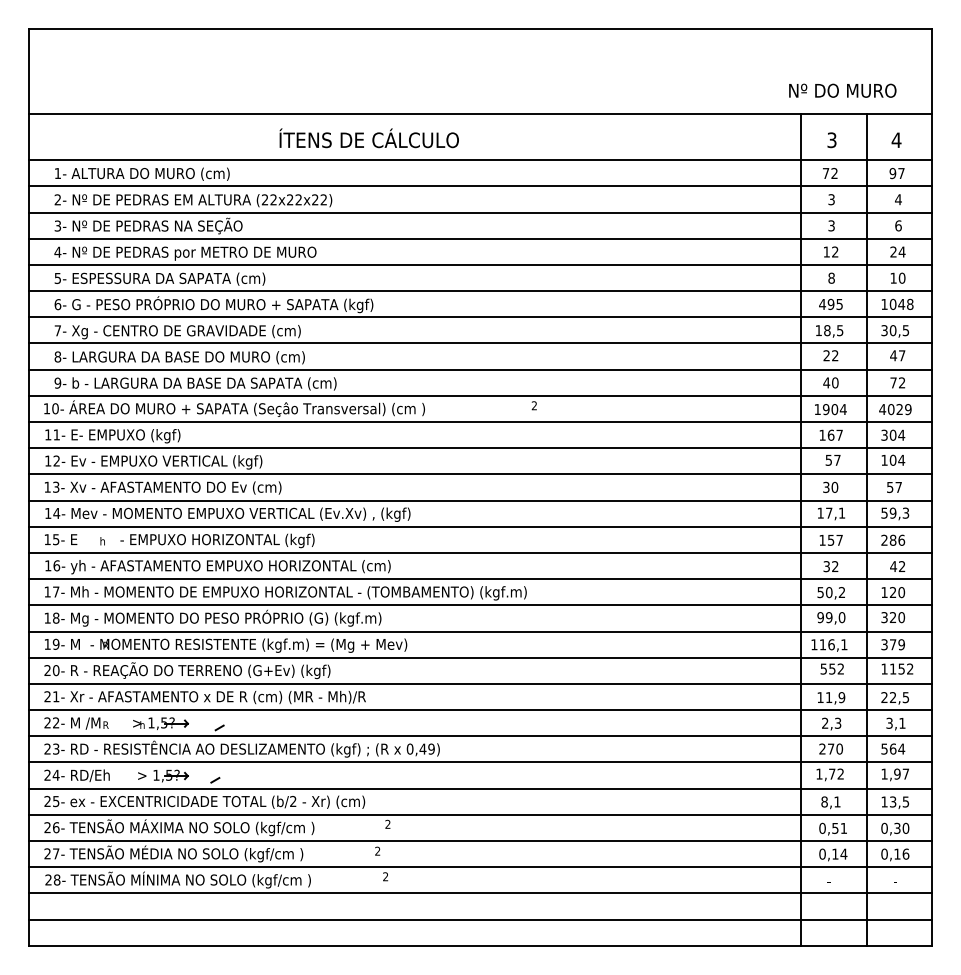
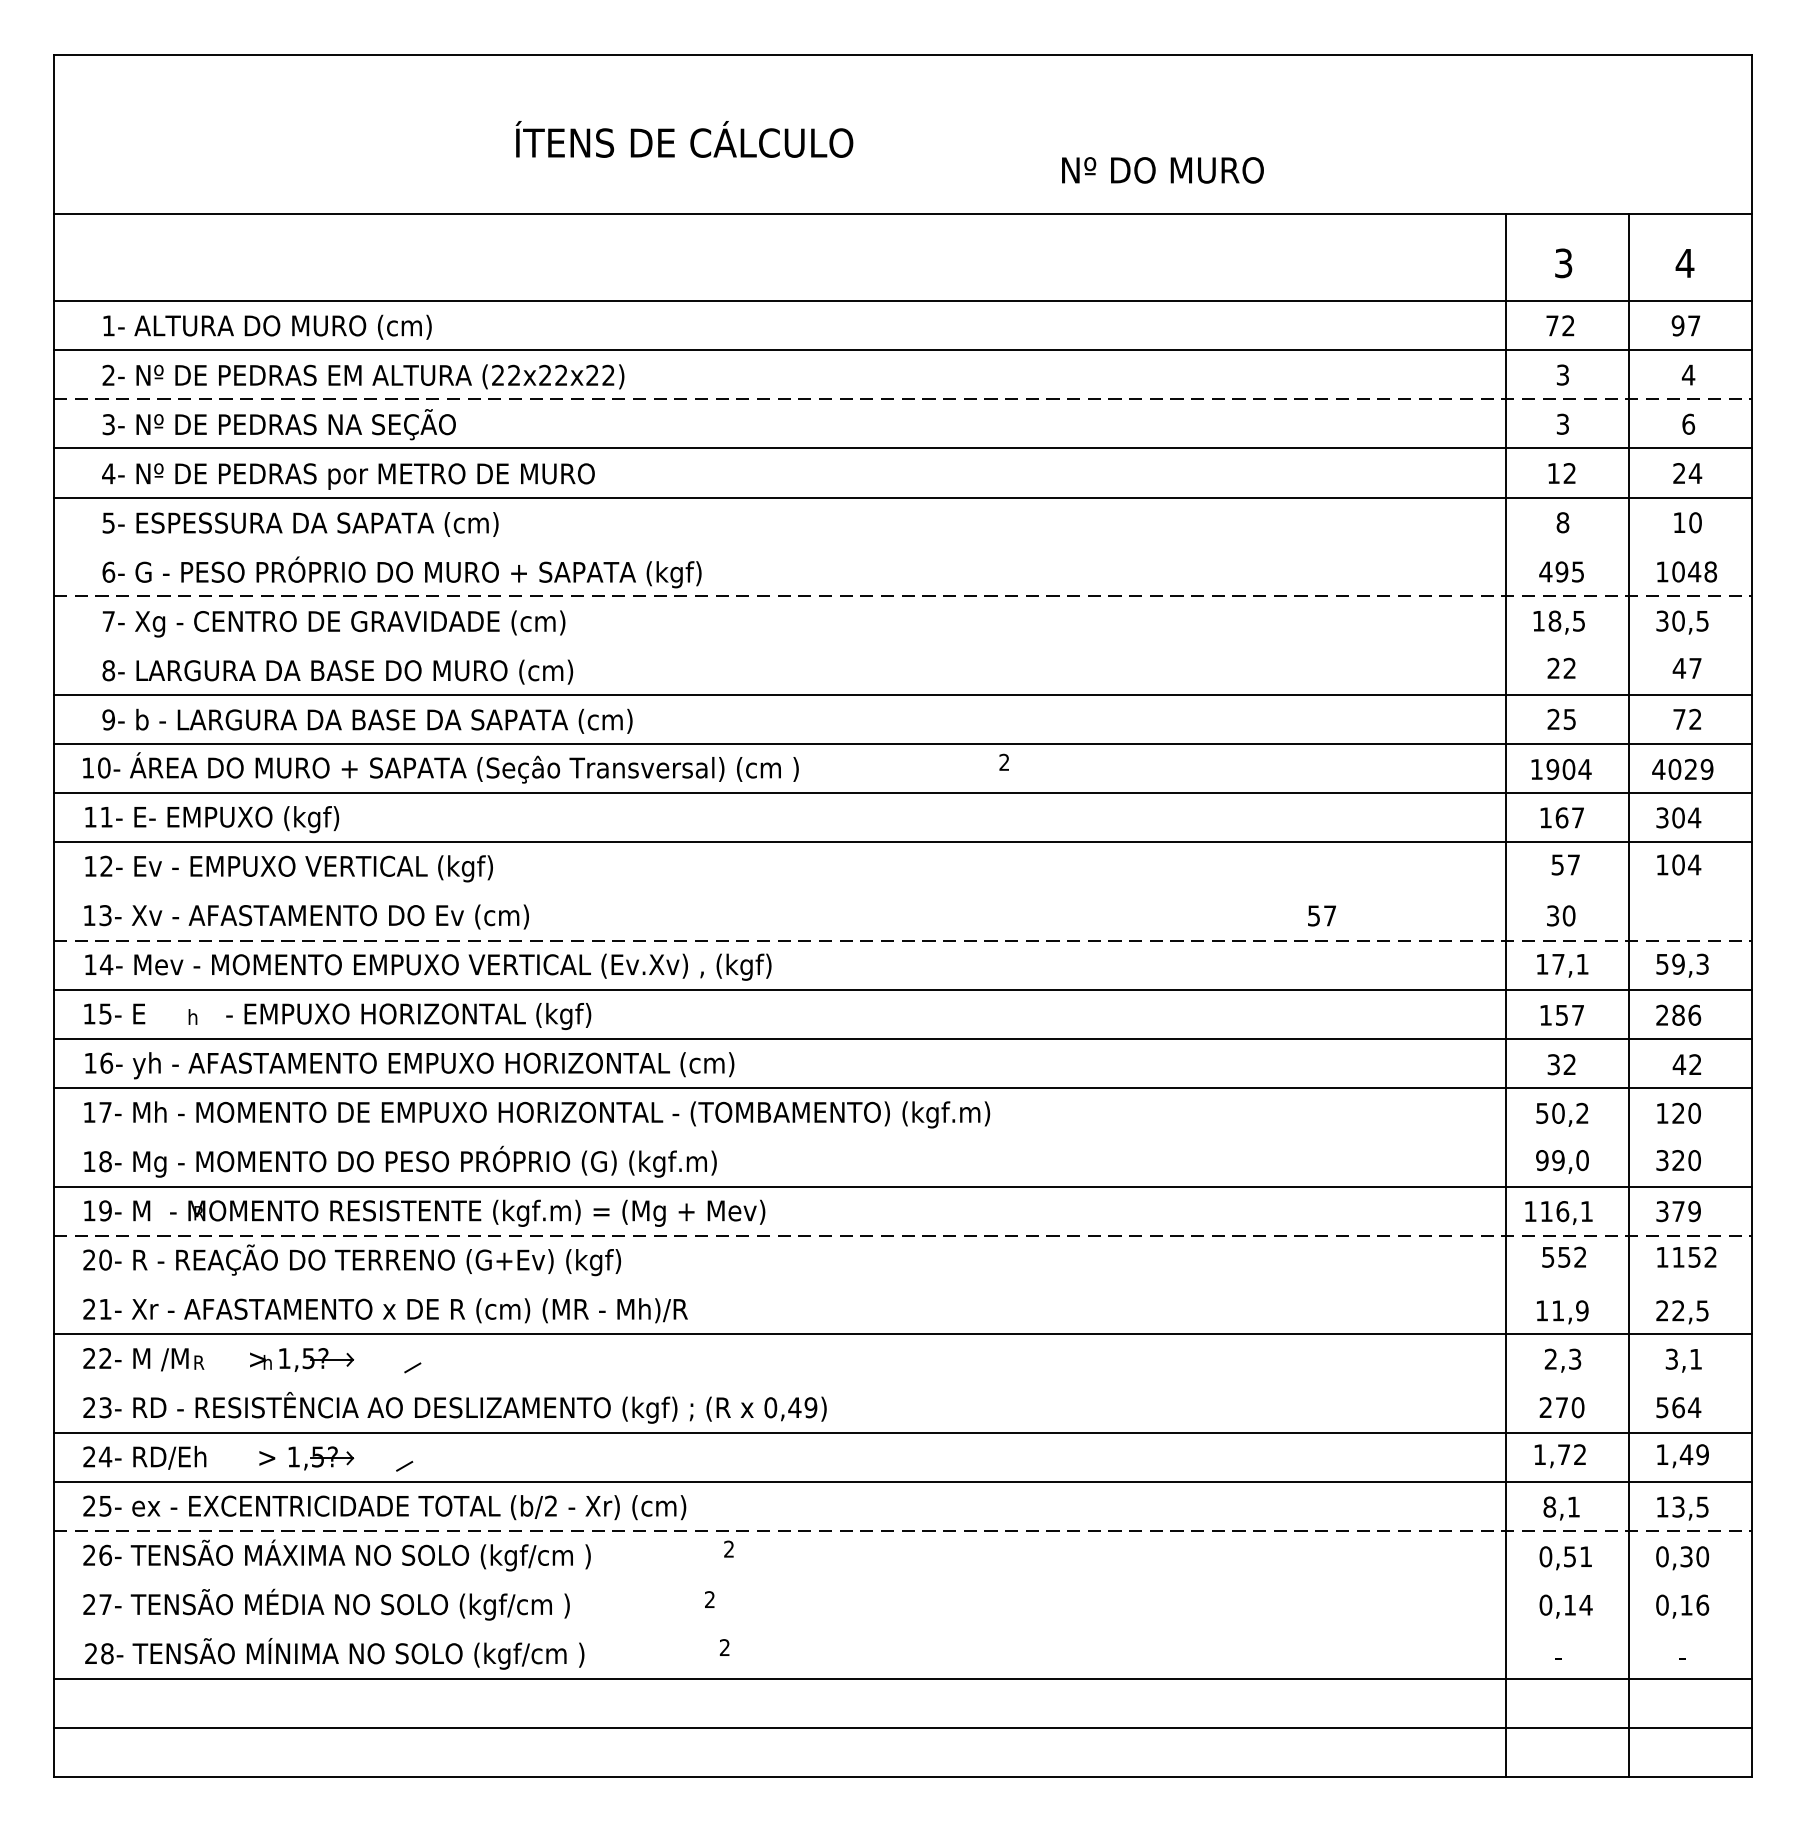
text: (842, 90) -> (1162, 169), moved
text: (368, 138) -> (683, 139), moved
line: (480, 212) -> (903, 399), solid -> dashed
line: (480, 291) -> (903, 547), removed
line: (480, 317) -> (903, 596), solid -> dashed
line: (480, 343) -> (903, 645), removed
text: (830, 382) -> (1560, 718), 40 -> 25
line: (480, 474) -> (903, 891), removed
text: (894, 487) -> (1322, 916), moved
line: (480, 500) -> (903, 940), solid -> dashed
line: (480, 605) -> (903, 1137), removed
line: (480, 657) -> (903, 1235), solid -> dashed
line: (480, 683) -> (903, 1284), removed
line: (480, 736) -> (903, 1383), removed
text: (901, 773) -> (1694, 1453), 1,97 -> 1,49
line: (480, 814) -> (903, 1530), solid -> dashed
line: (480, 841) -> (903, 1581), removed
line: (480, 867) -> (903, 1630), removed

